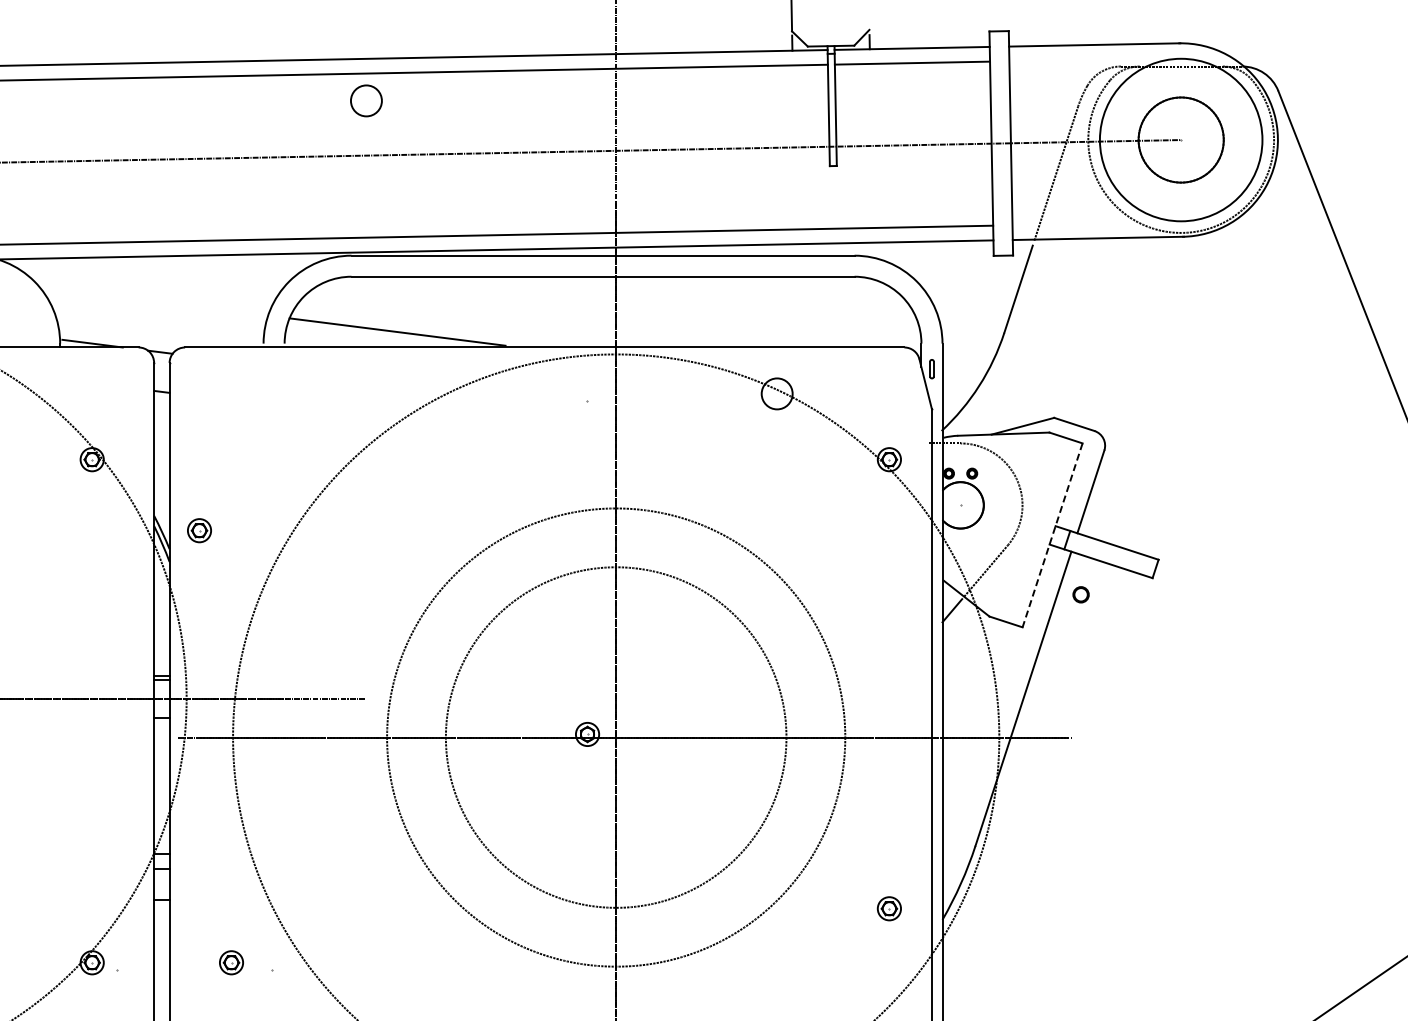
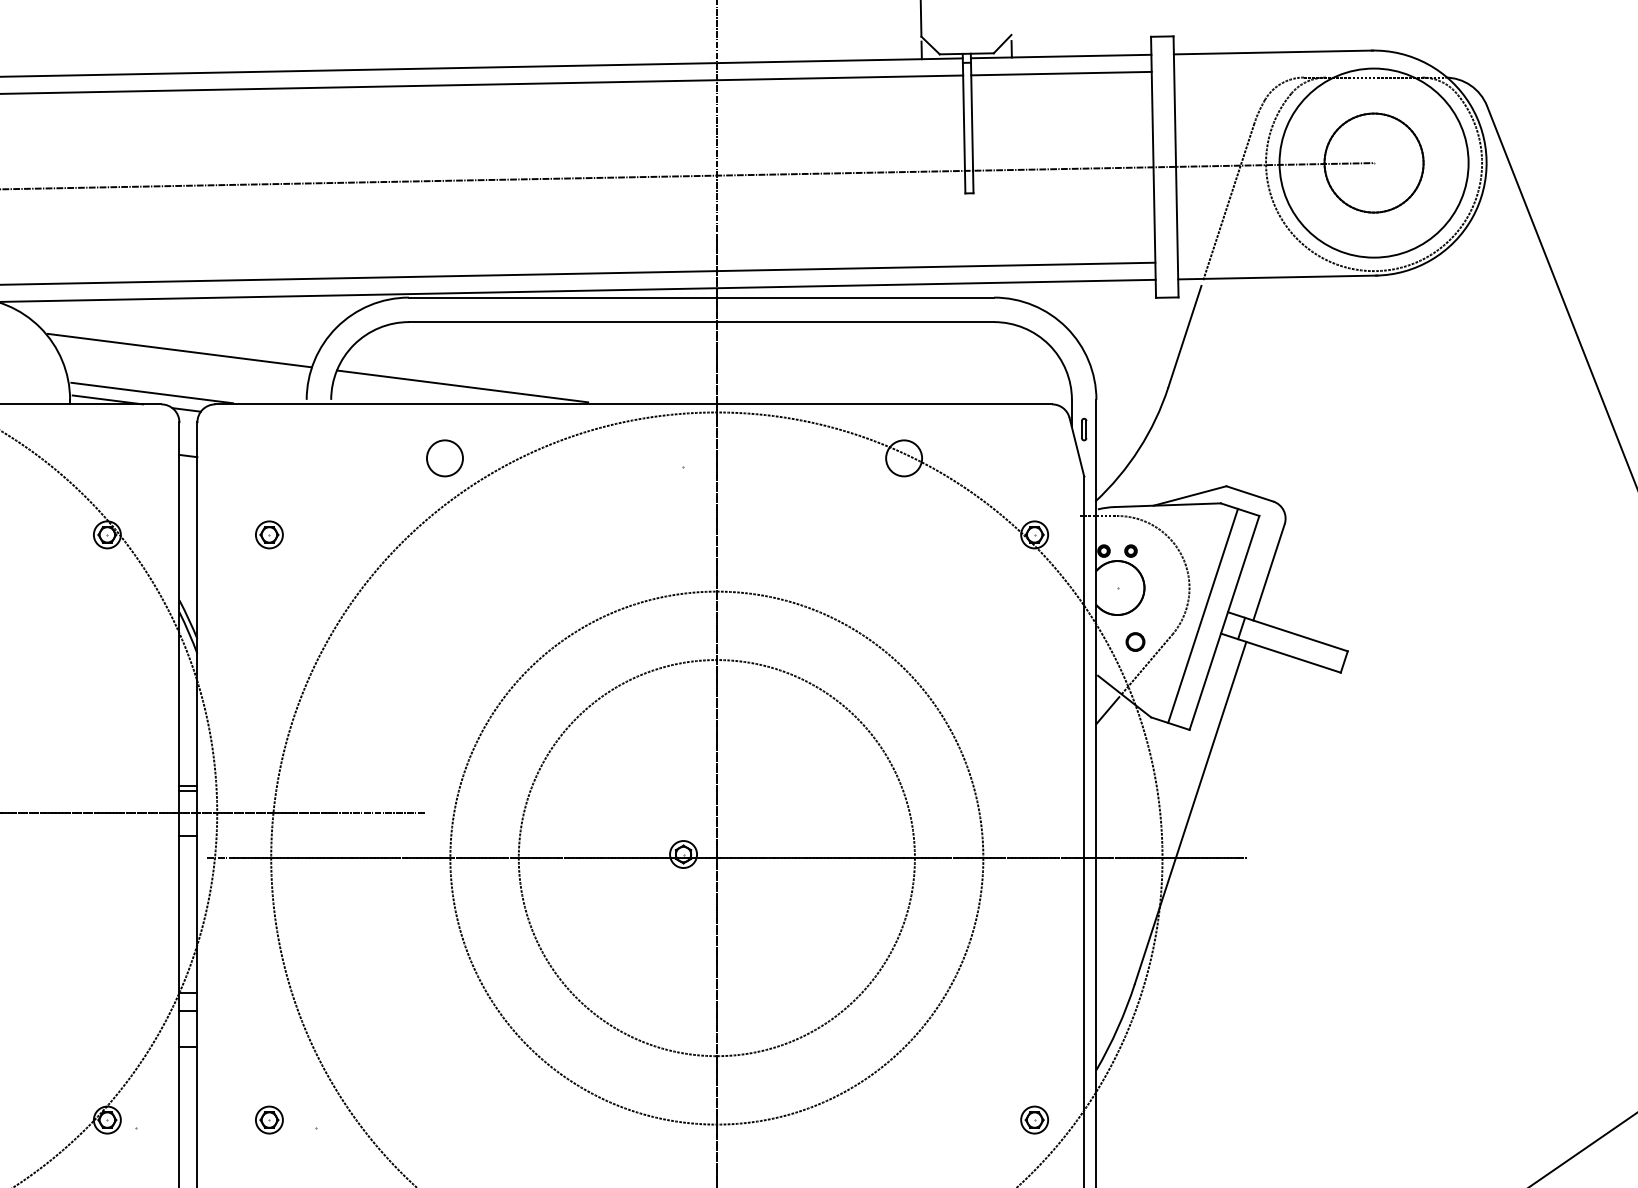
circle: (366, 100) -> (445, 457), moved
line: (154, 300) -> (179, 349), added
line: (130, 337) -> (151, 392), added
line: (1034, 529) -> (1203, 616), added
part: (199, 530) -> (269, 534), moved
line: (1052, 535) -> (1224, 623), dashed -> solid
circle: (1080, 594) -> (1134, 641), moved
part: (888, 908) -> (1033, 1119), moved

